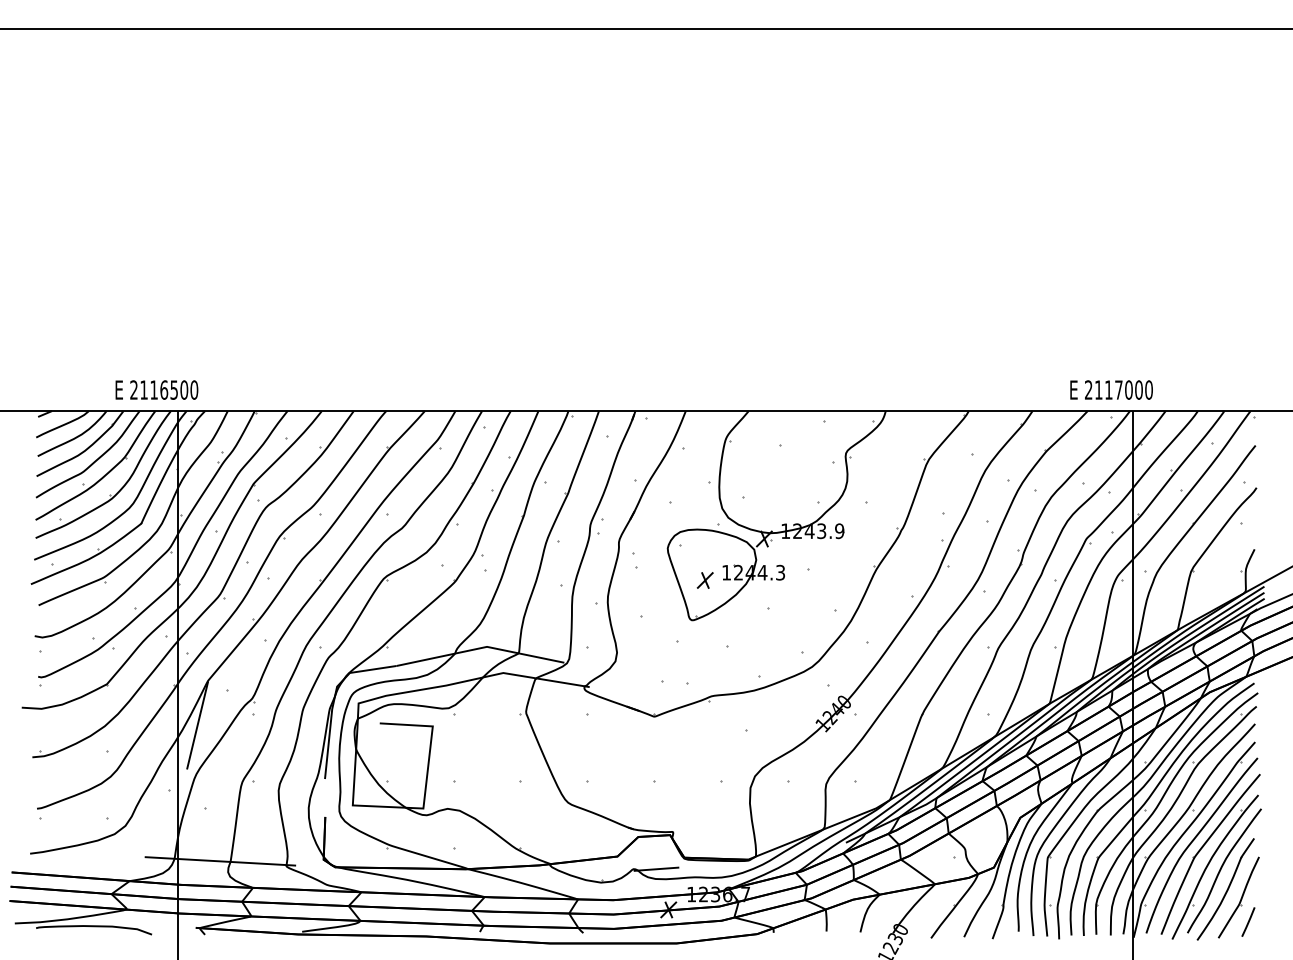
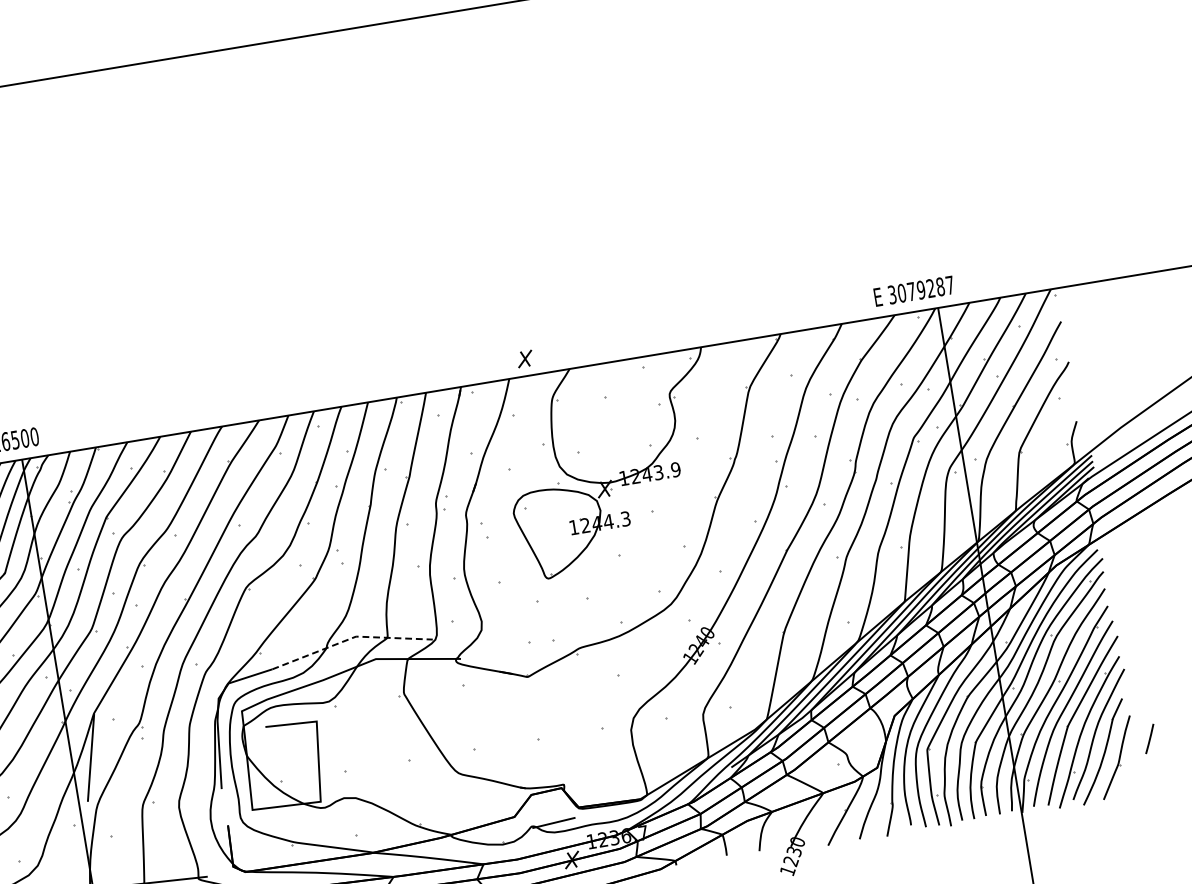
text: (1118, 389) -> (920, 289), 2117000 -> 3079287
part: (704, 580) -> (524, 359), moved
line: (481, 648) -> (351, 639), solid -> dashed
line: (1248, 921) -> (1149, 738), moved

